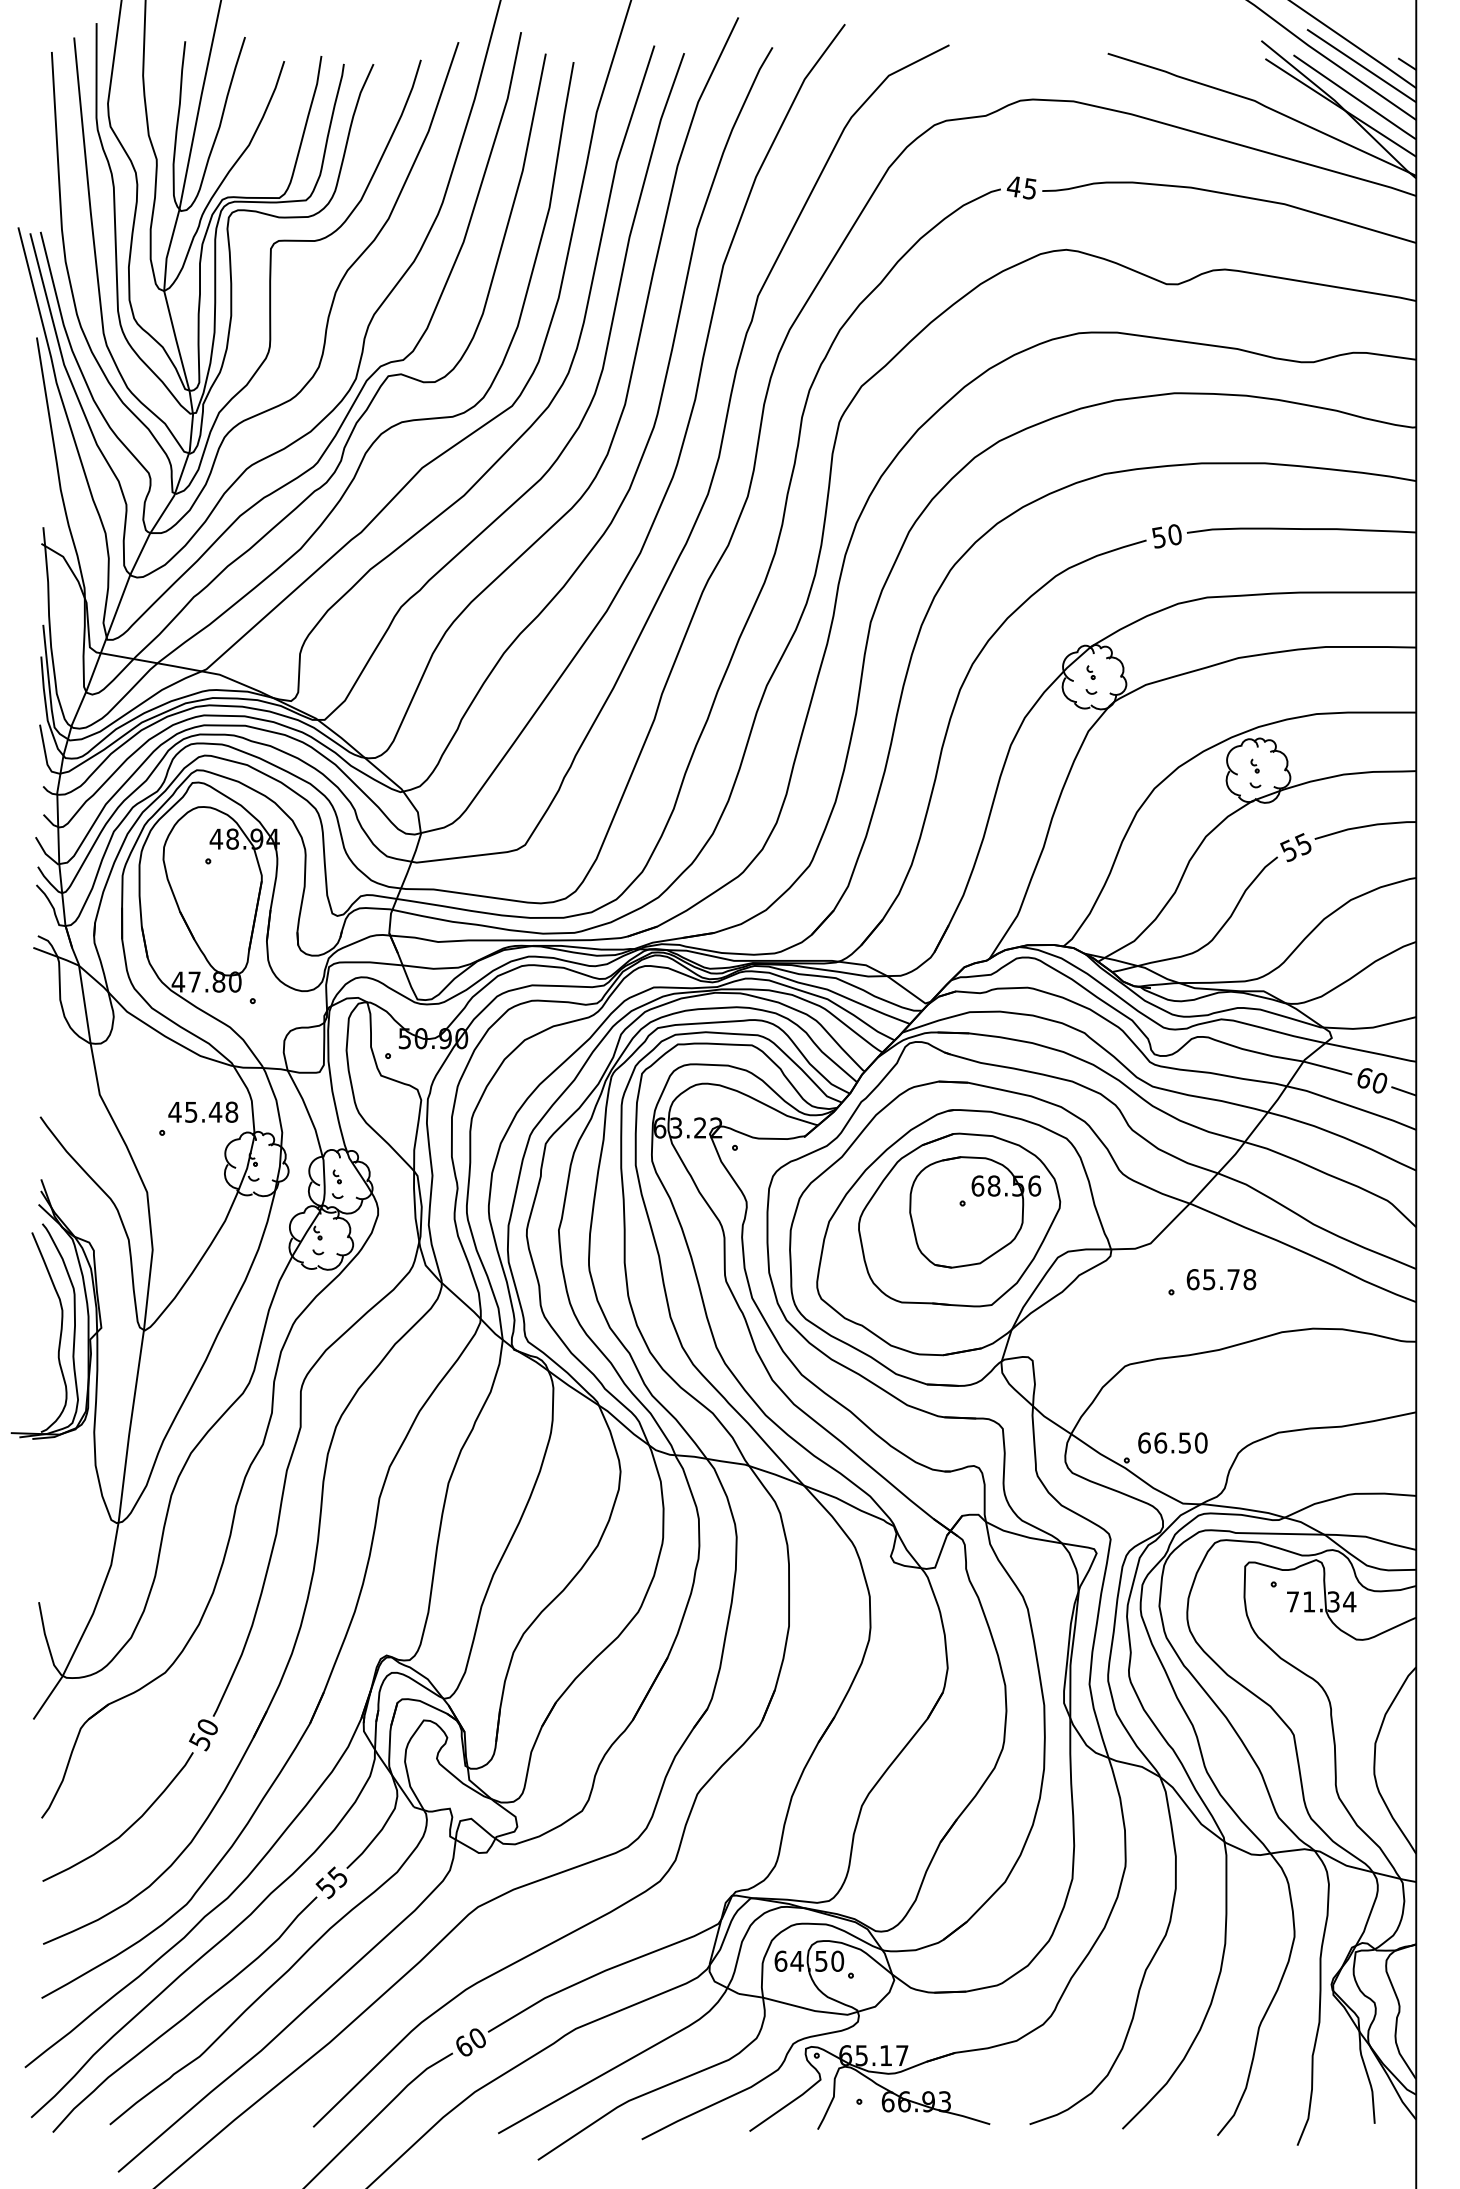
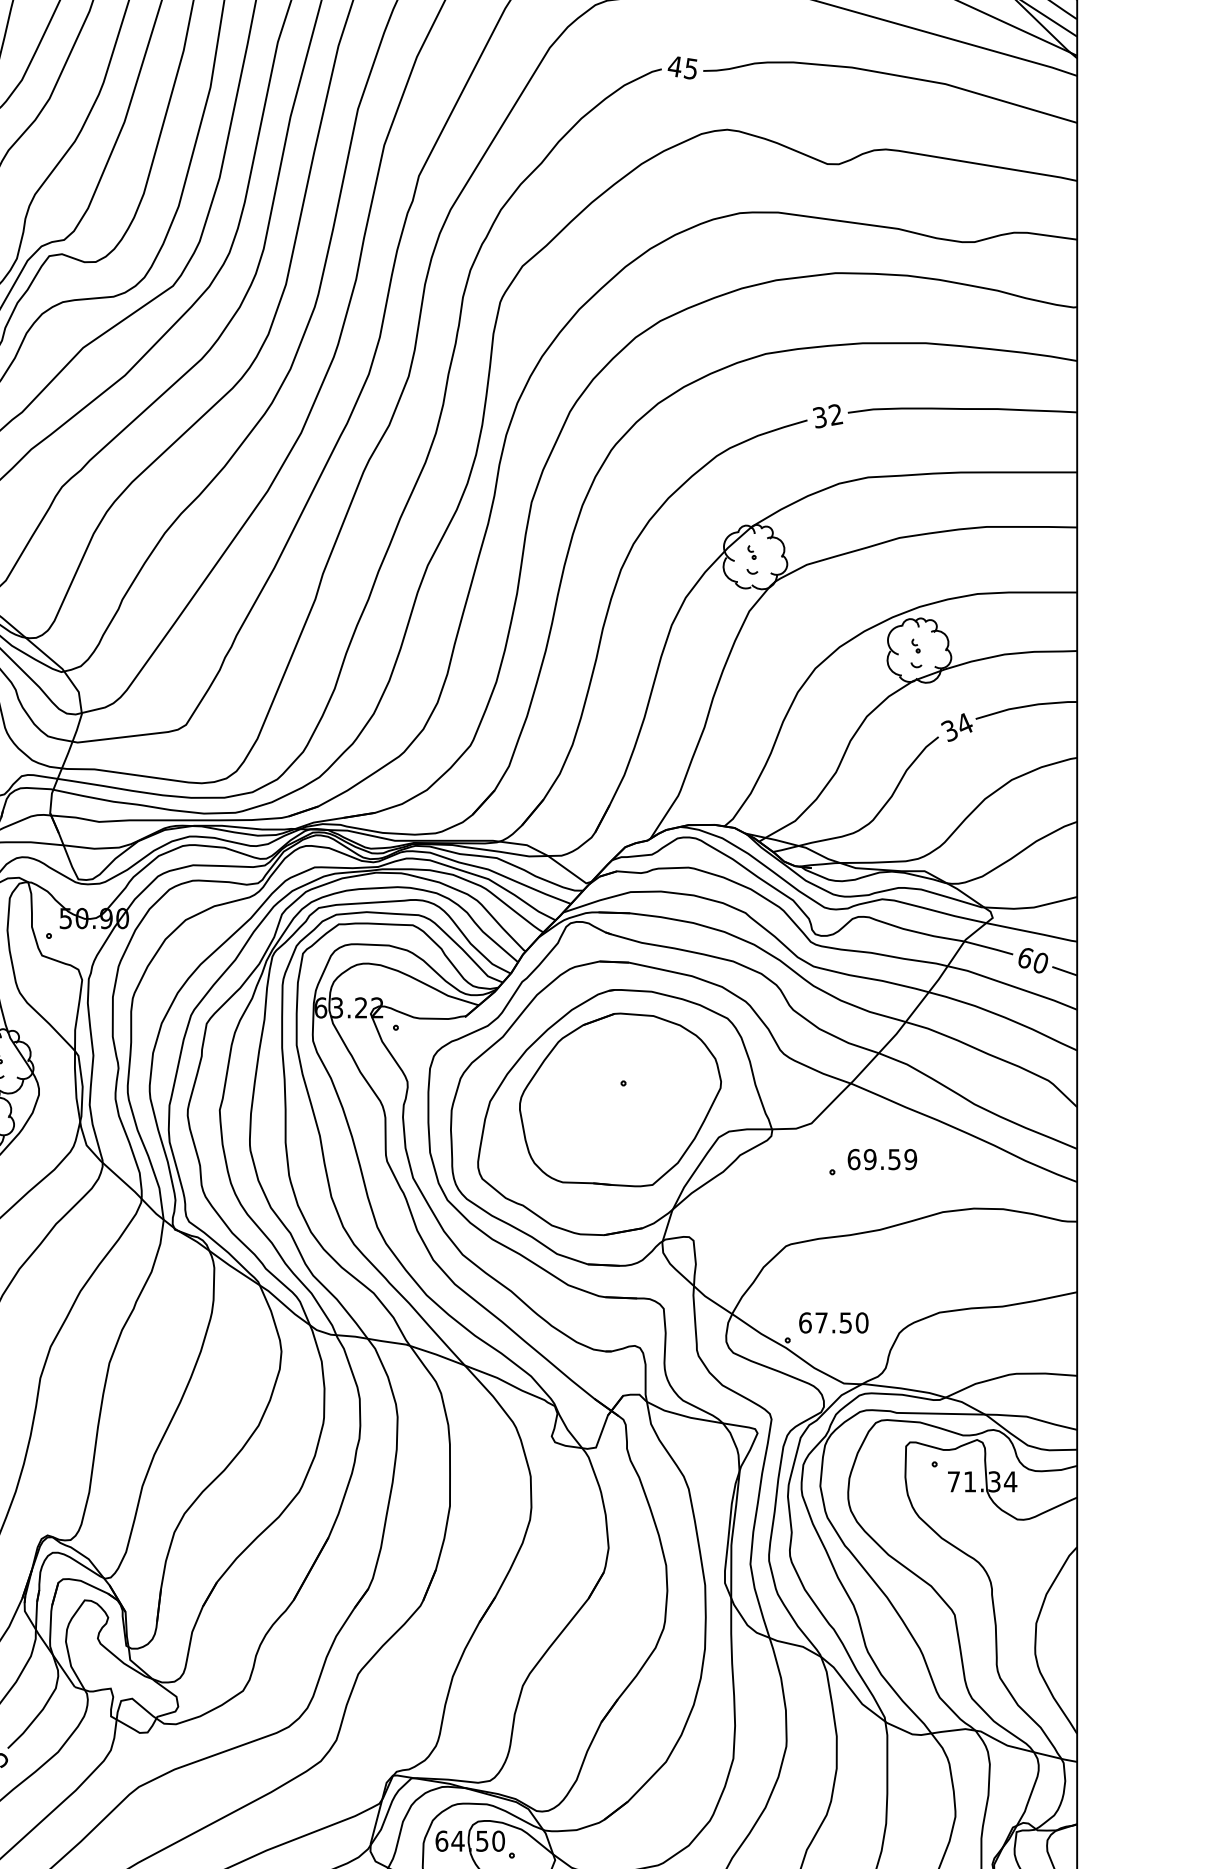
text: (1167, 536) -> (828, 416), 50 -> 32
text: (1295, 846) -> (956, 726), 55 -> 34
part: (975, 1212) -> (636, 1092), removed
text: (1229, 1279) -> (890, 1159), 65.78 -> 69.59
text: (1160, 1442) -> (821, 1322), 66.50 -> 67.50

